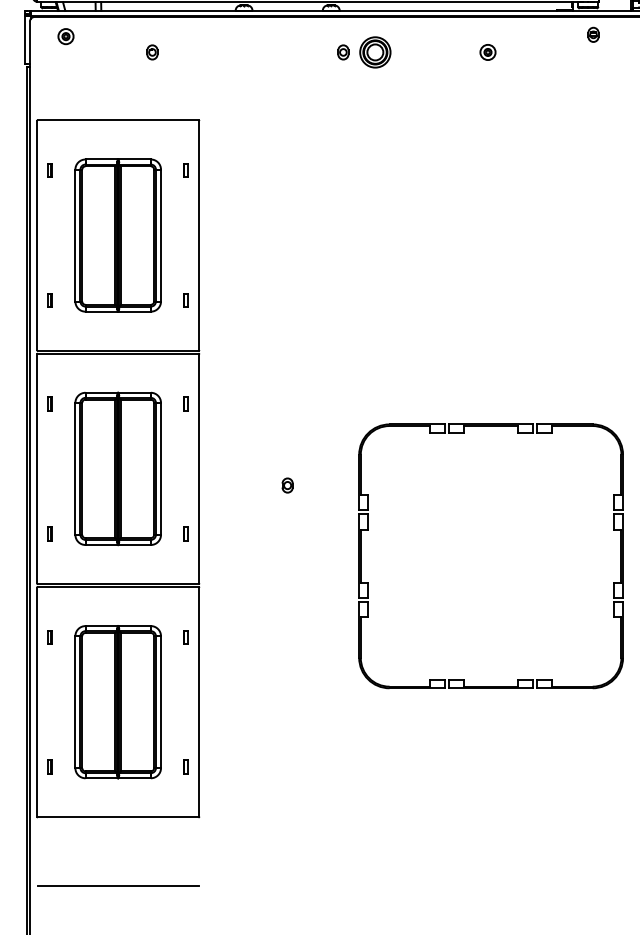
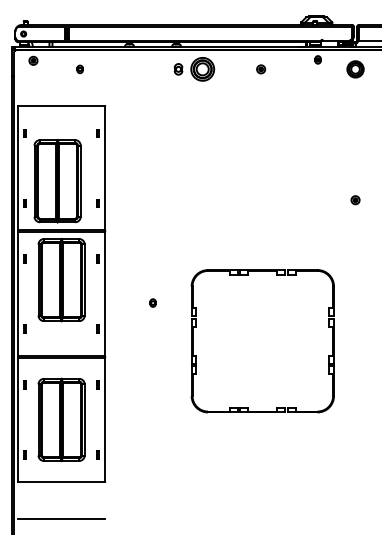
part: (364, 52) -> (194, 69), size x1.4
part: (117, 236) -> (57, 181), moved
part: (117, 469) -> (61, 280), moved

